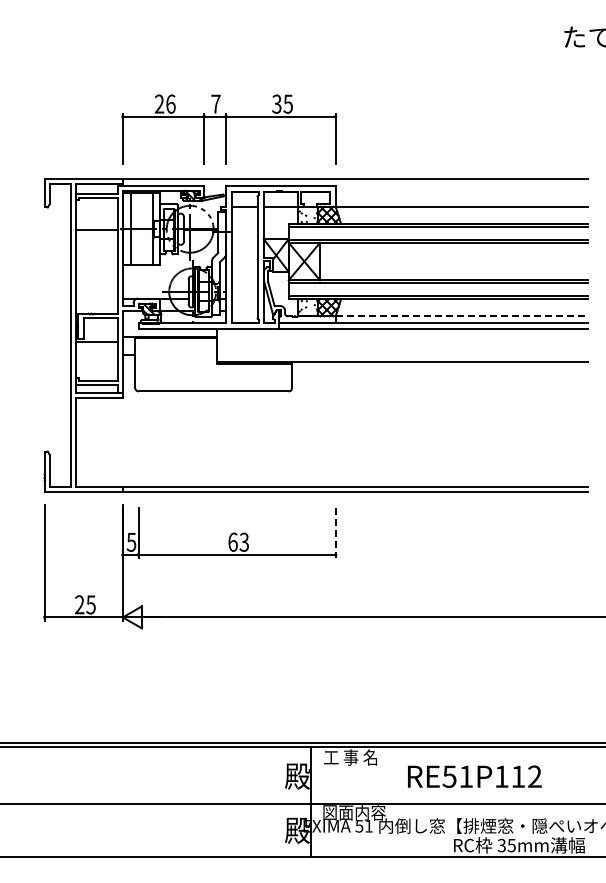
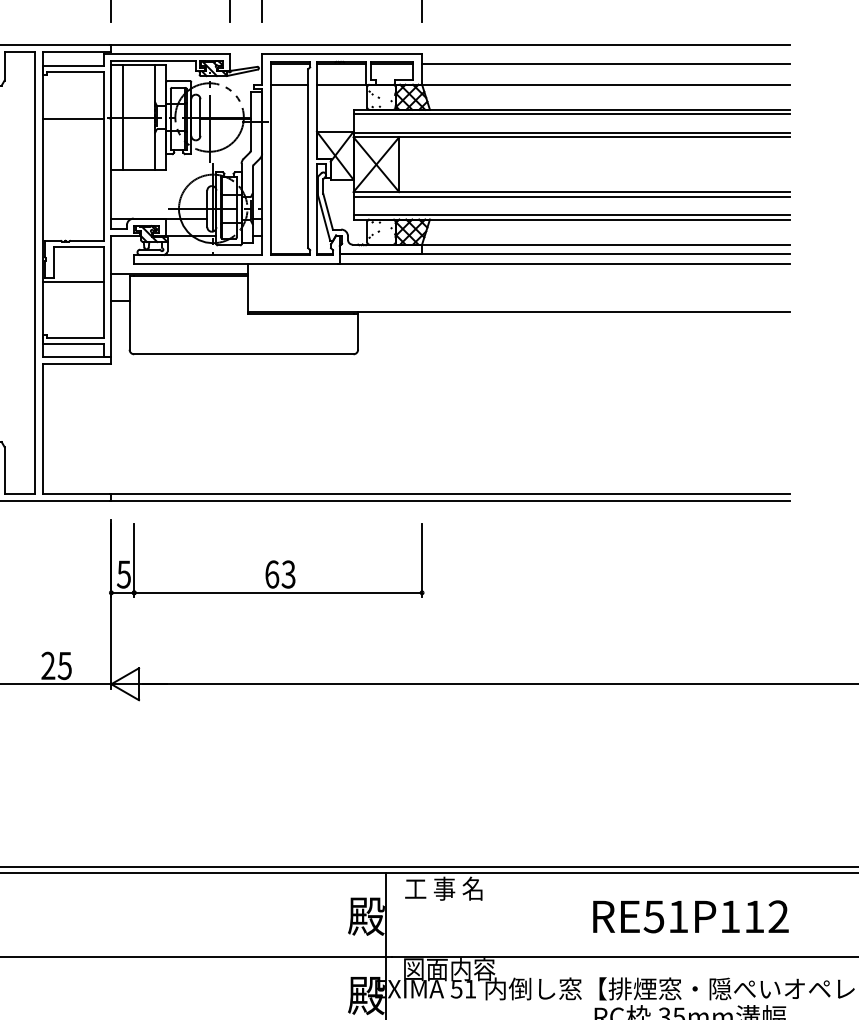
line: (461, 192) -> (605, 63), added
line: (461, 316) -> (605, 244), dashed -> solid
line: (335, 533) -> (421, 561), dashed -> solid
text: (474, 776) -> (690, 916), moved

